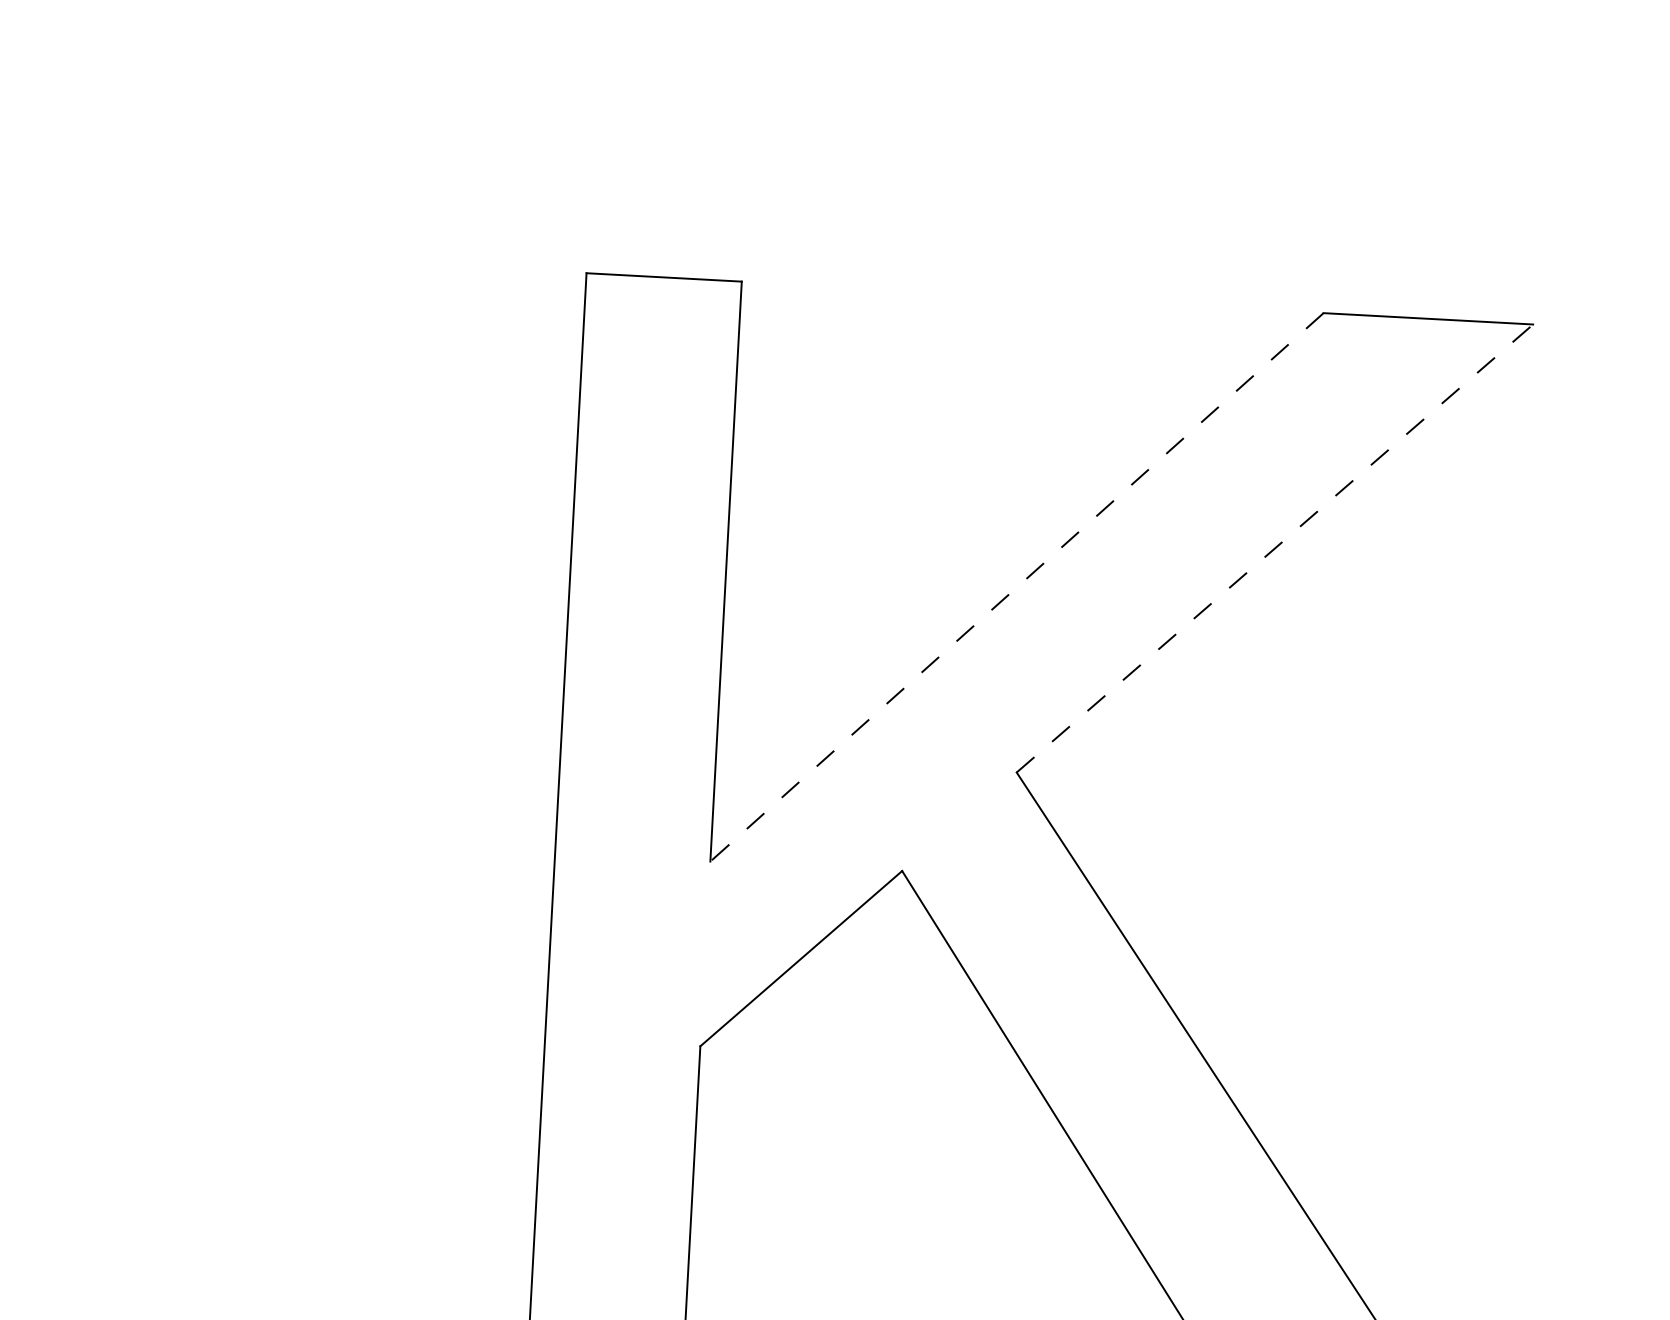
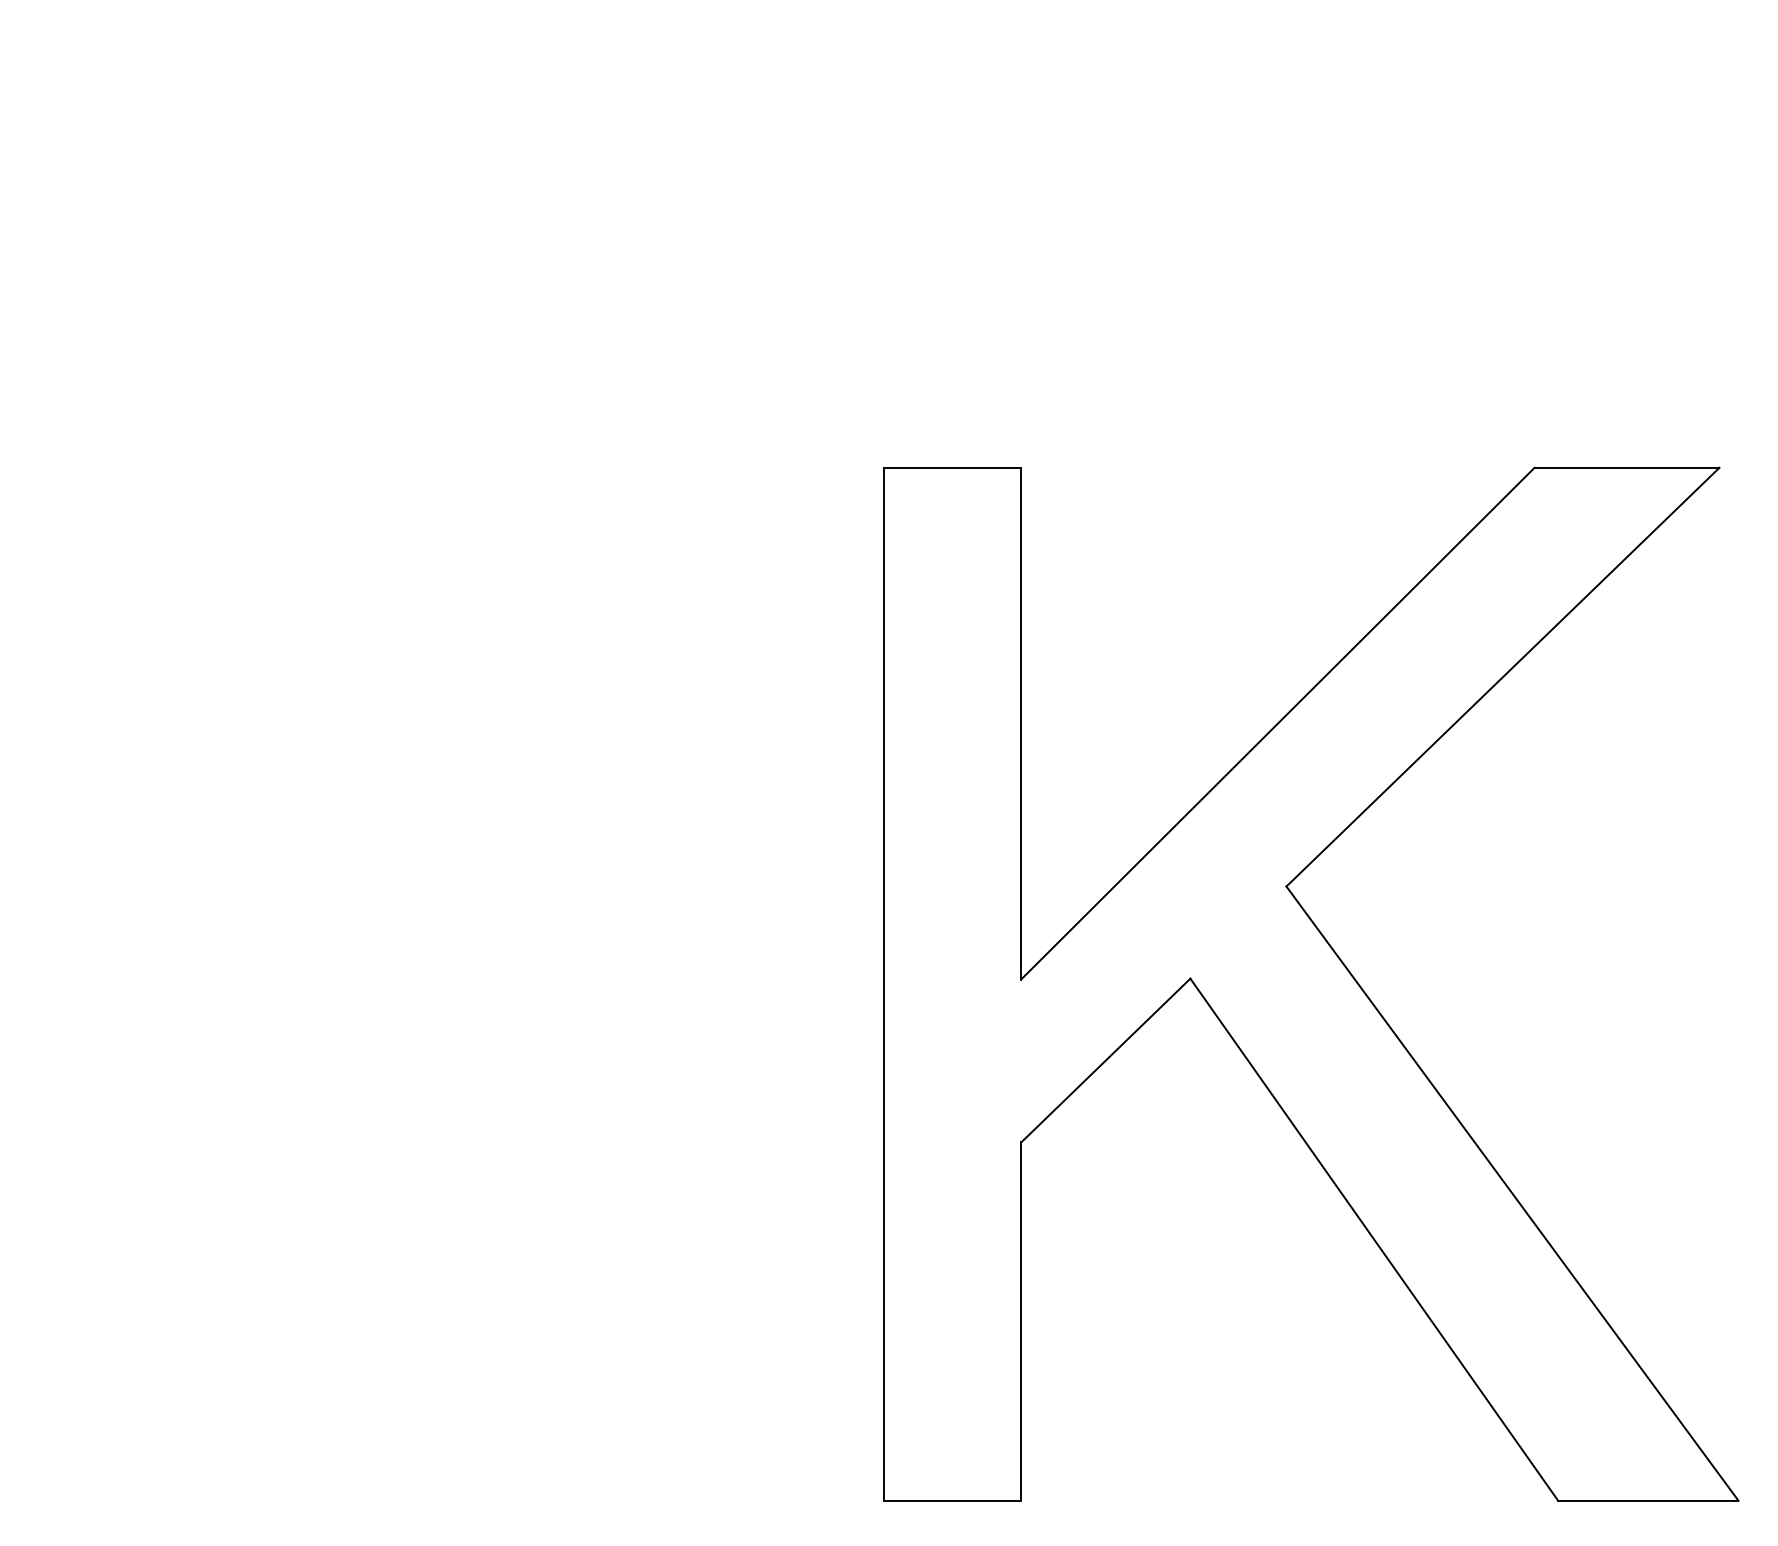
line: (1275, 547) -> (1503, 676), dashed -> solid
line: (1016, 588) -> (1277, 724), dashed -> solid

